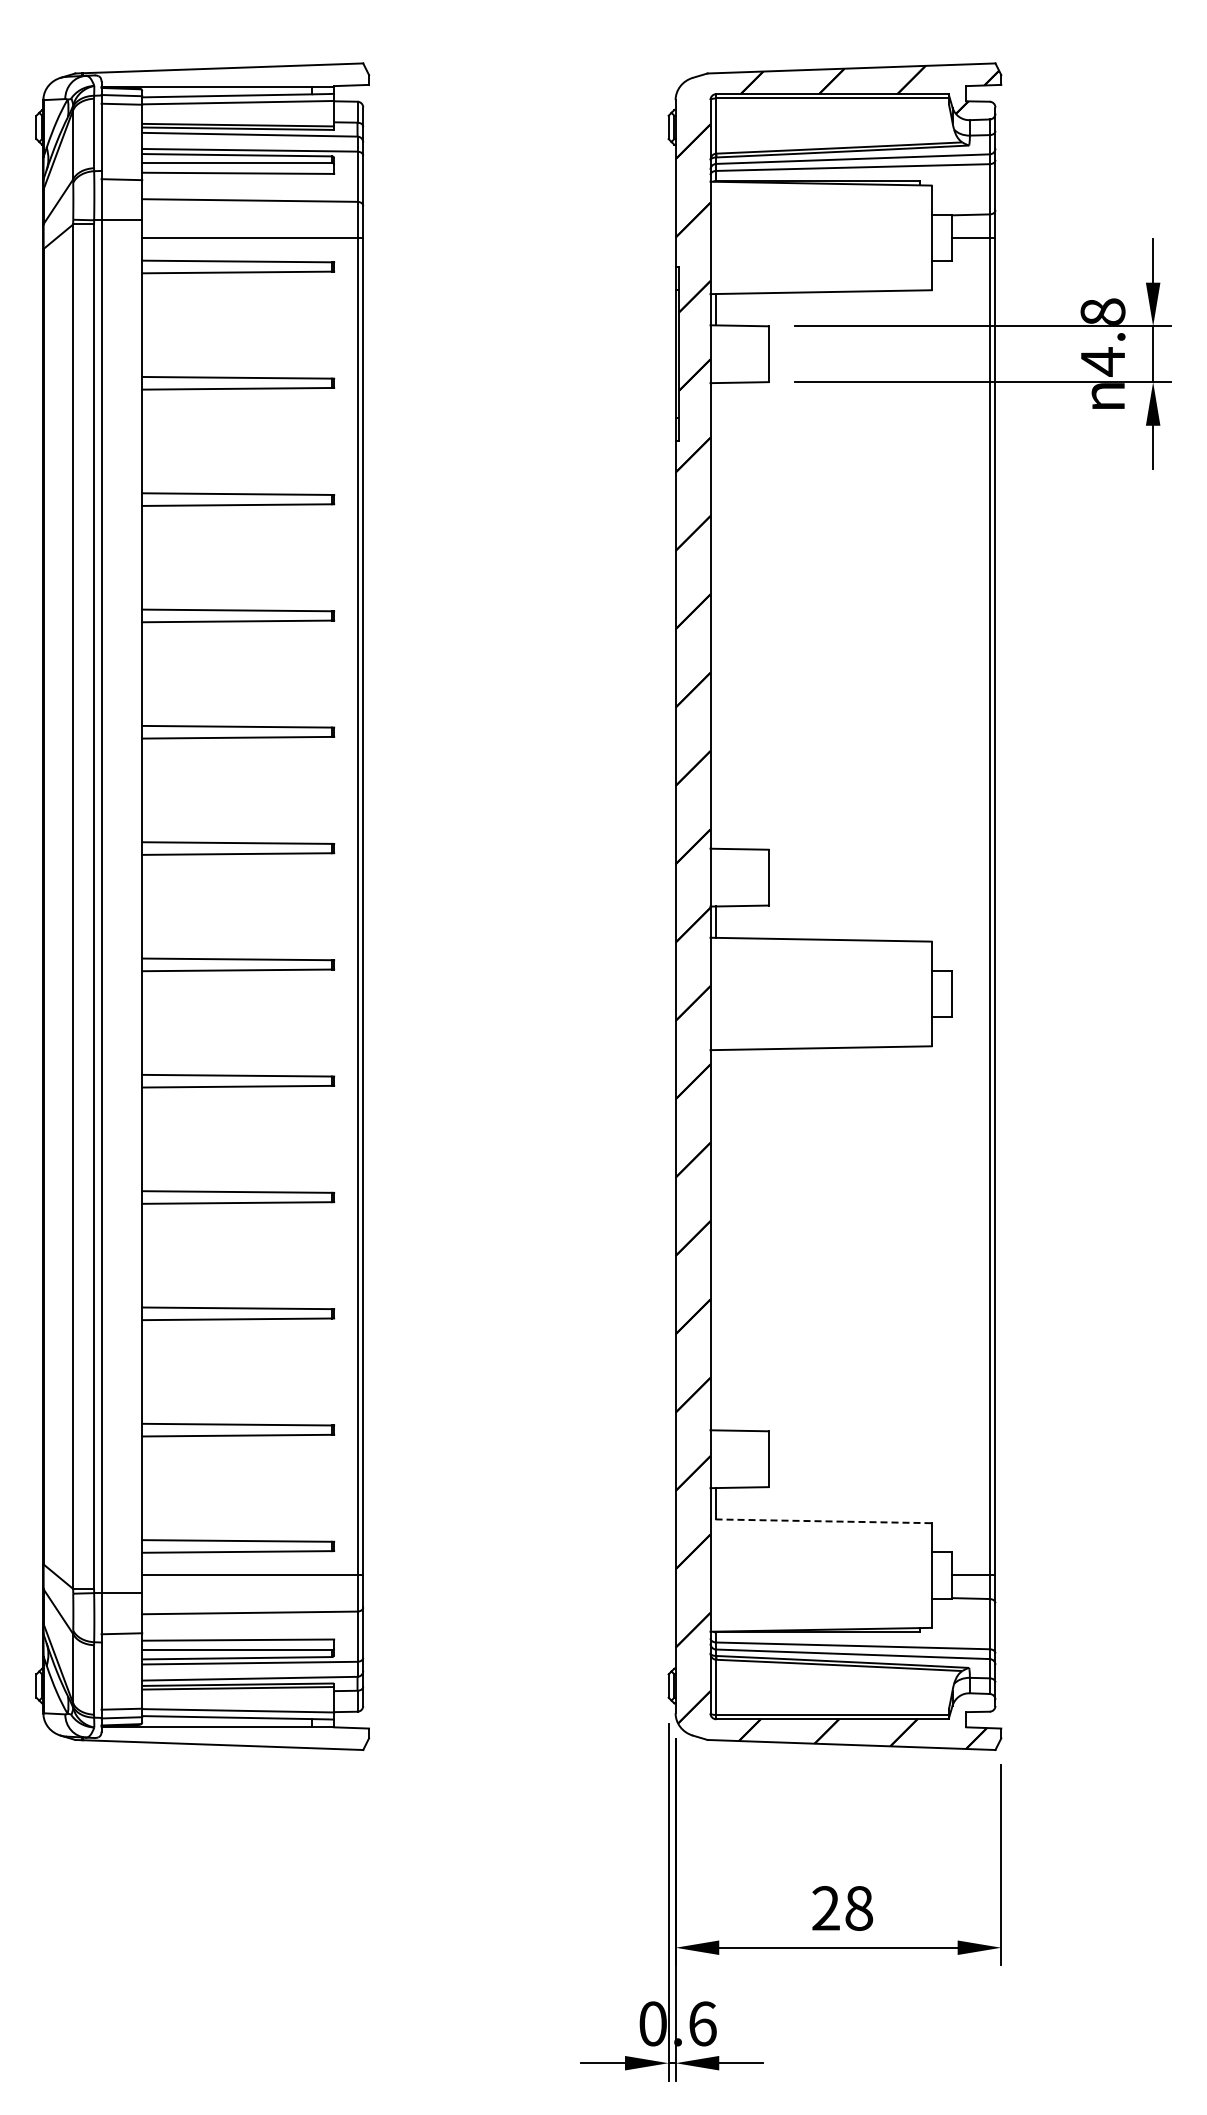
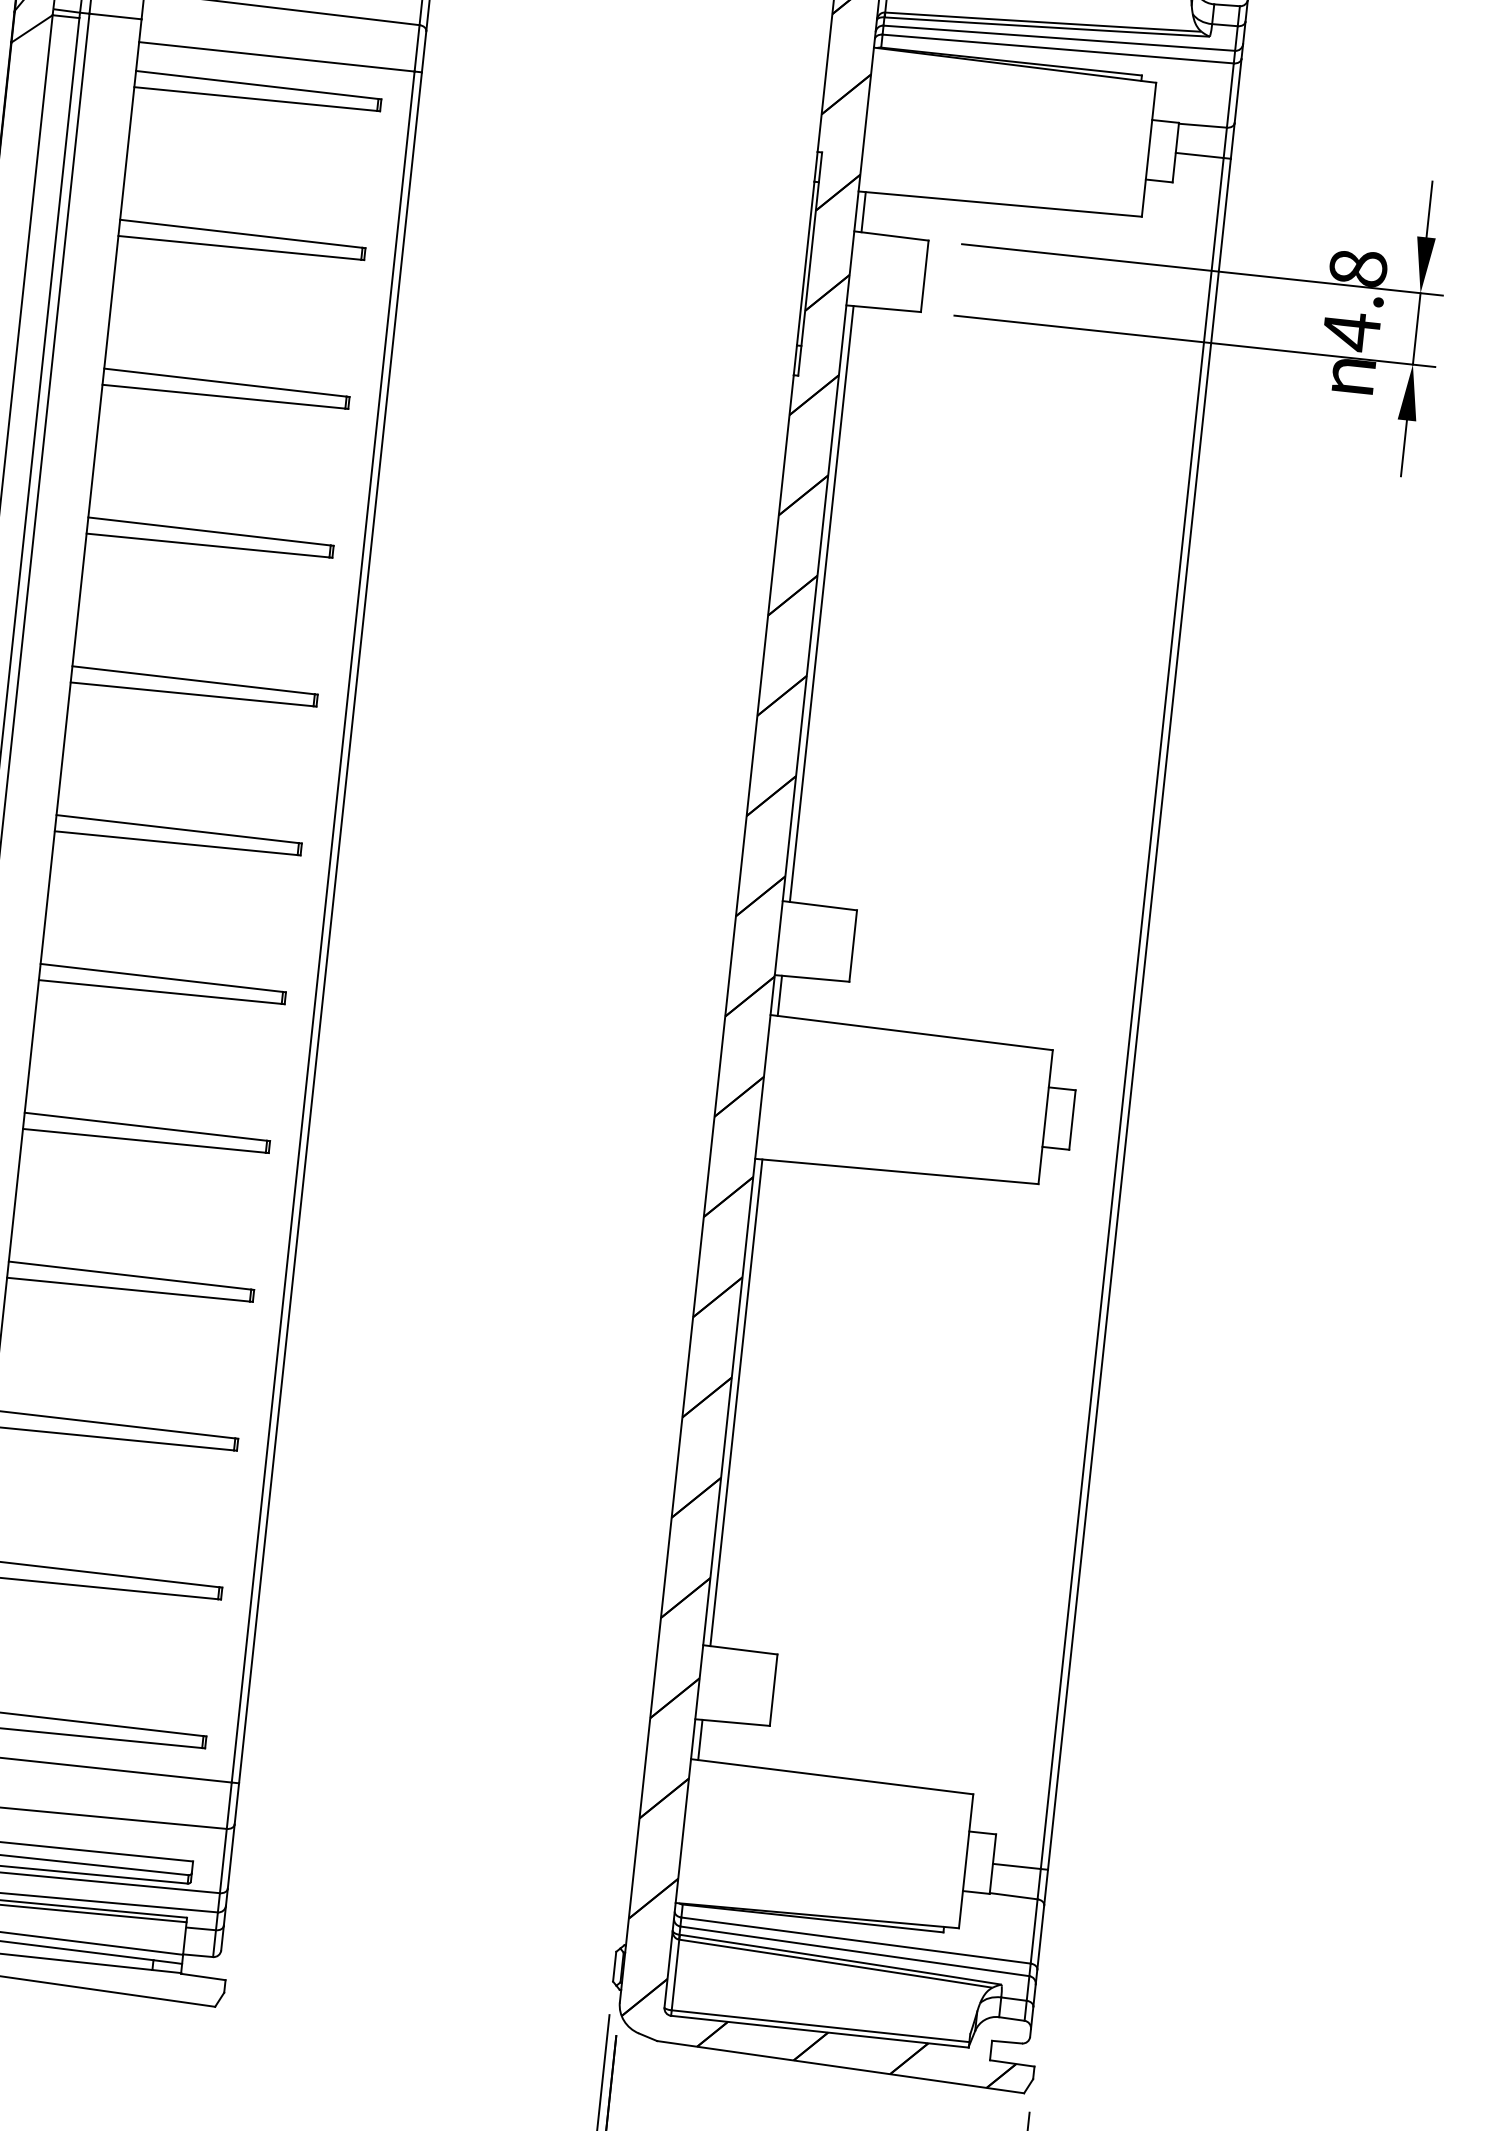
line: (716, 615) -> (822, 603), added
line: (716, 1240) -> (736, 1403), added
line: (821, 1521) -> (832, 1777), dashed -> solid

